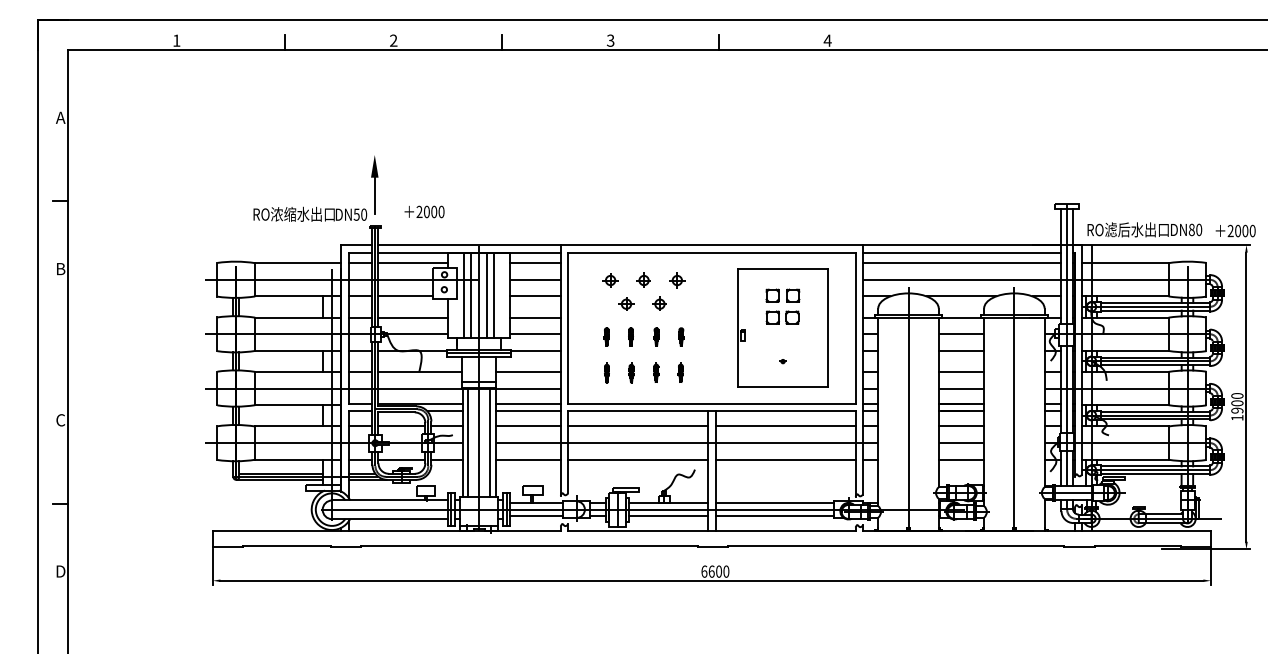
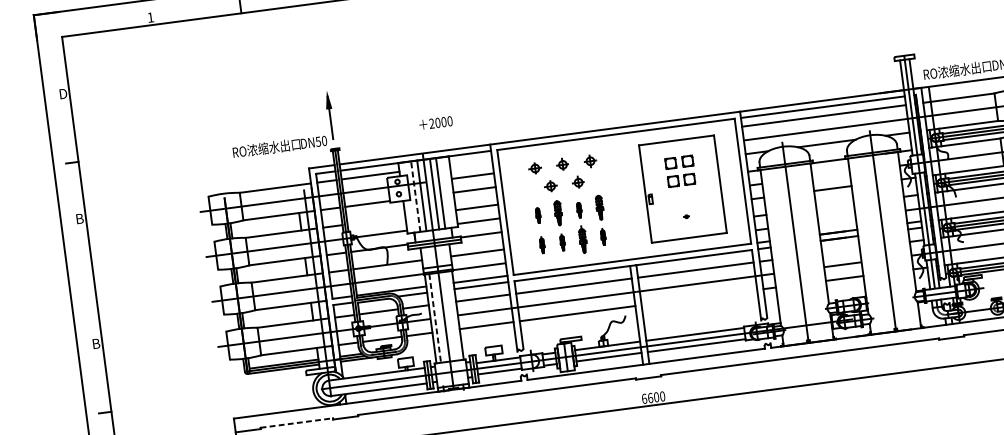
text: (60, 117) -> (63, 93), A -> D
text: (424, 211) -> (435, 122), moved
text: (1118, 229) -> (949, 71), RO滤后水出口 -> RO浓缩水出口
line: (534, 263) -> (470, 162), removed
line: (463, 295) -> (415, 196), solid -> dashed
line: (413, 317) -> (376, 220), removed
line: (961, 334) -> (831, 174), removed
part: (630, 336) -> (557, 212), size x1.6
part: (681, 336) -> (599, 207), size x1.6
line: (961, 371) -> (835, 205), removed
part: (656, 372) -> (583, 239), size x1.6
line: (961, 388) -> (836, 219), removed
text: (60, 420) -> (96, 344), C -> B
line: (961, 426) -> (841, 250), removed
line: (490, 442) -> (453, 315), removed
line: (468, 443) -> (435, 318), solid -> dashed
line: (785, 459) -> (699, 297), removed
line: (286, 545) -> (296, 422), solid -> dashed

